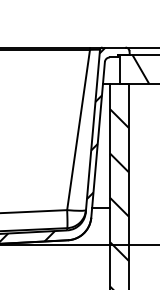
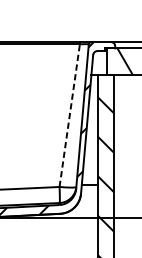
line: (78, 129) -> (69, 115), solid -> dashed

